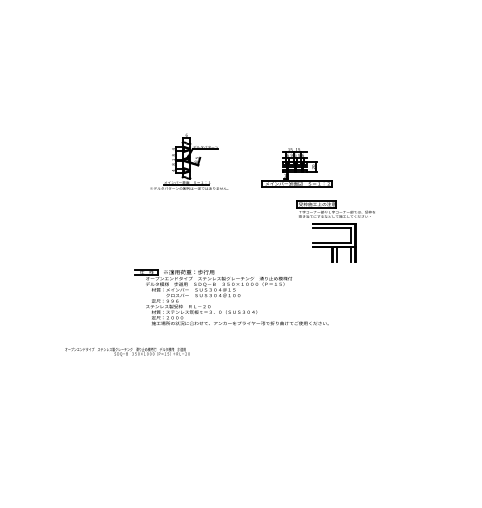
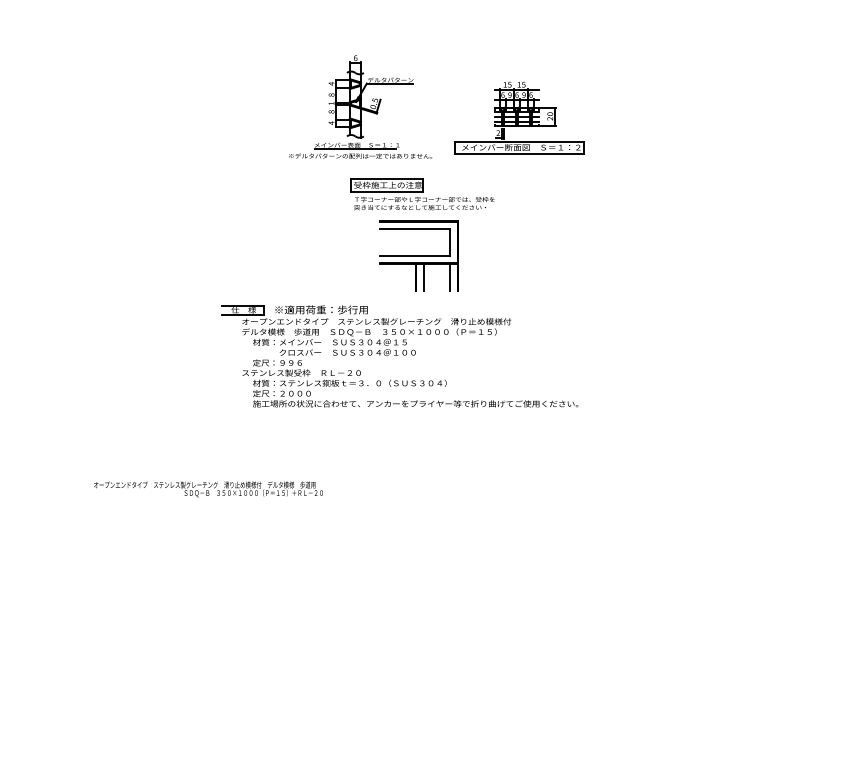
part: (189, 161) -> (360, 106), moved
part: (335, 231) -> (421, 235), moved
text: (127, 351) -> (208, 488), moved

